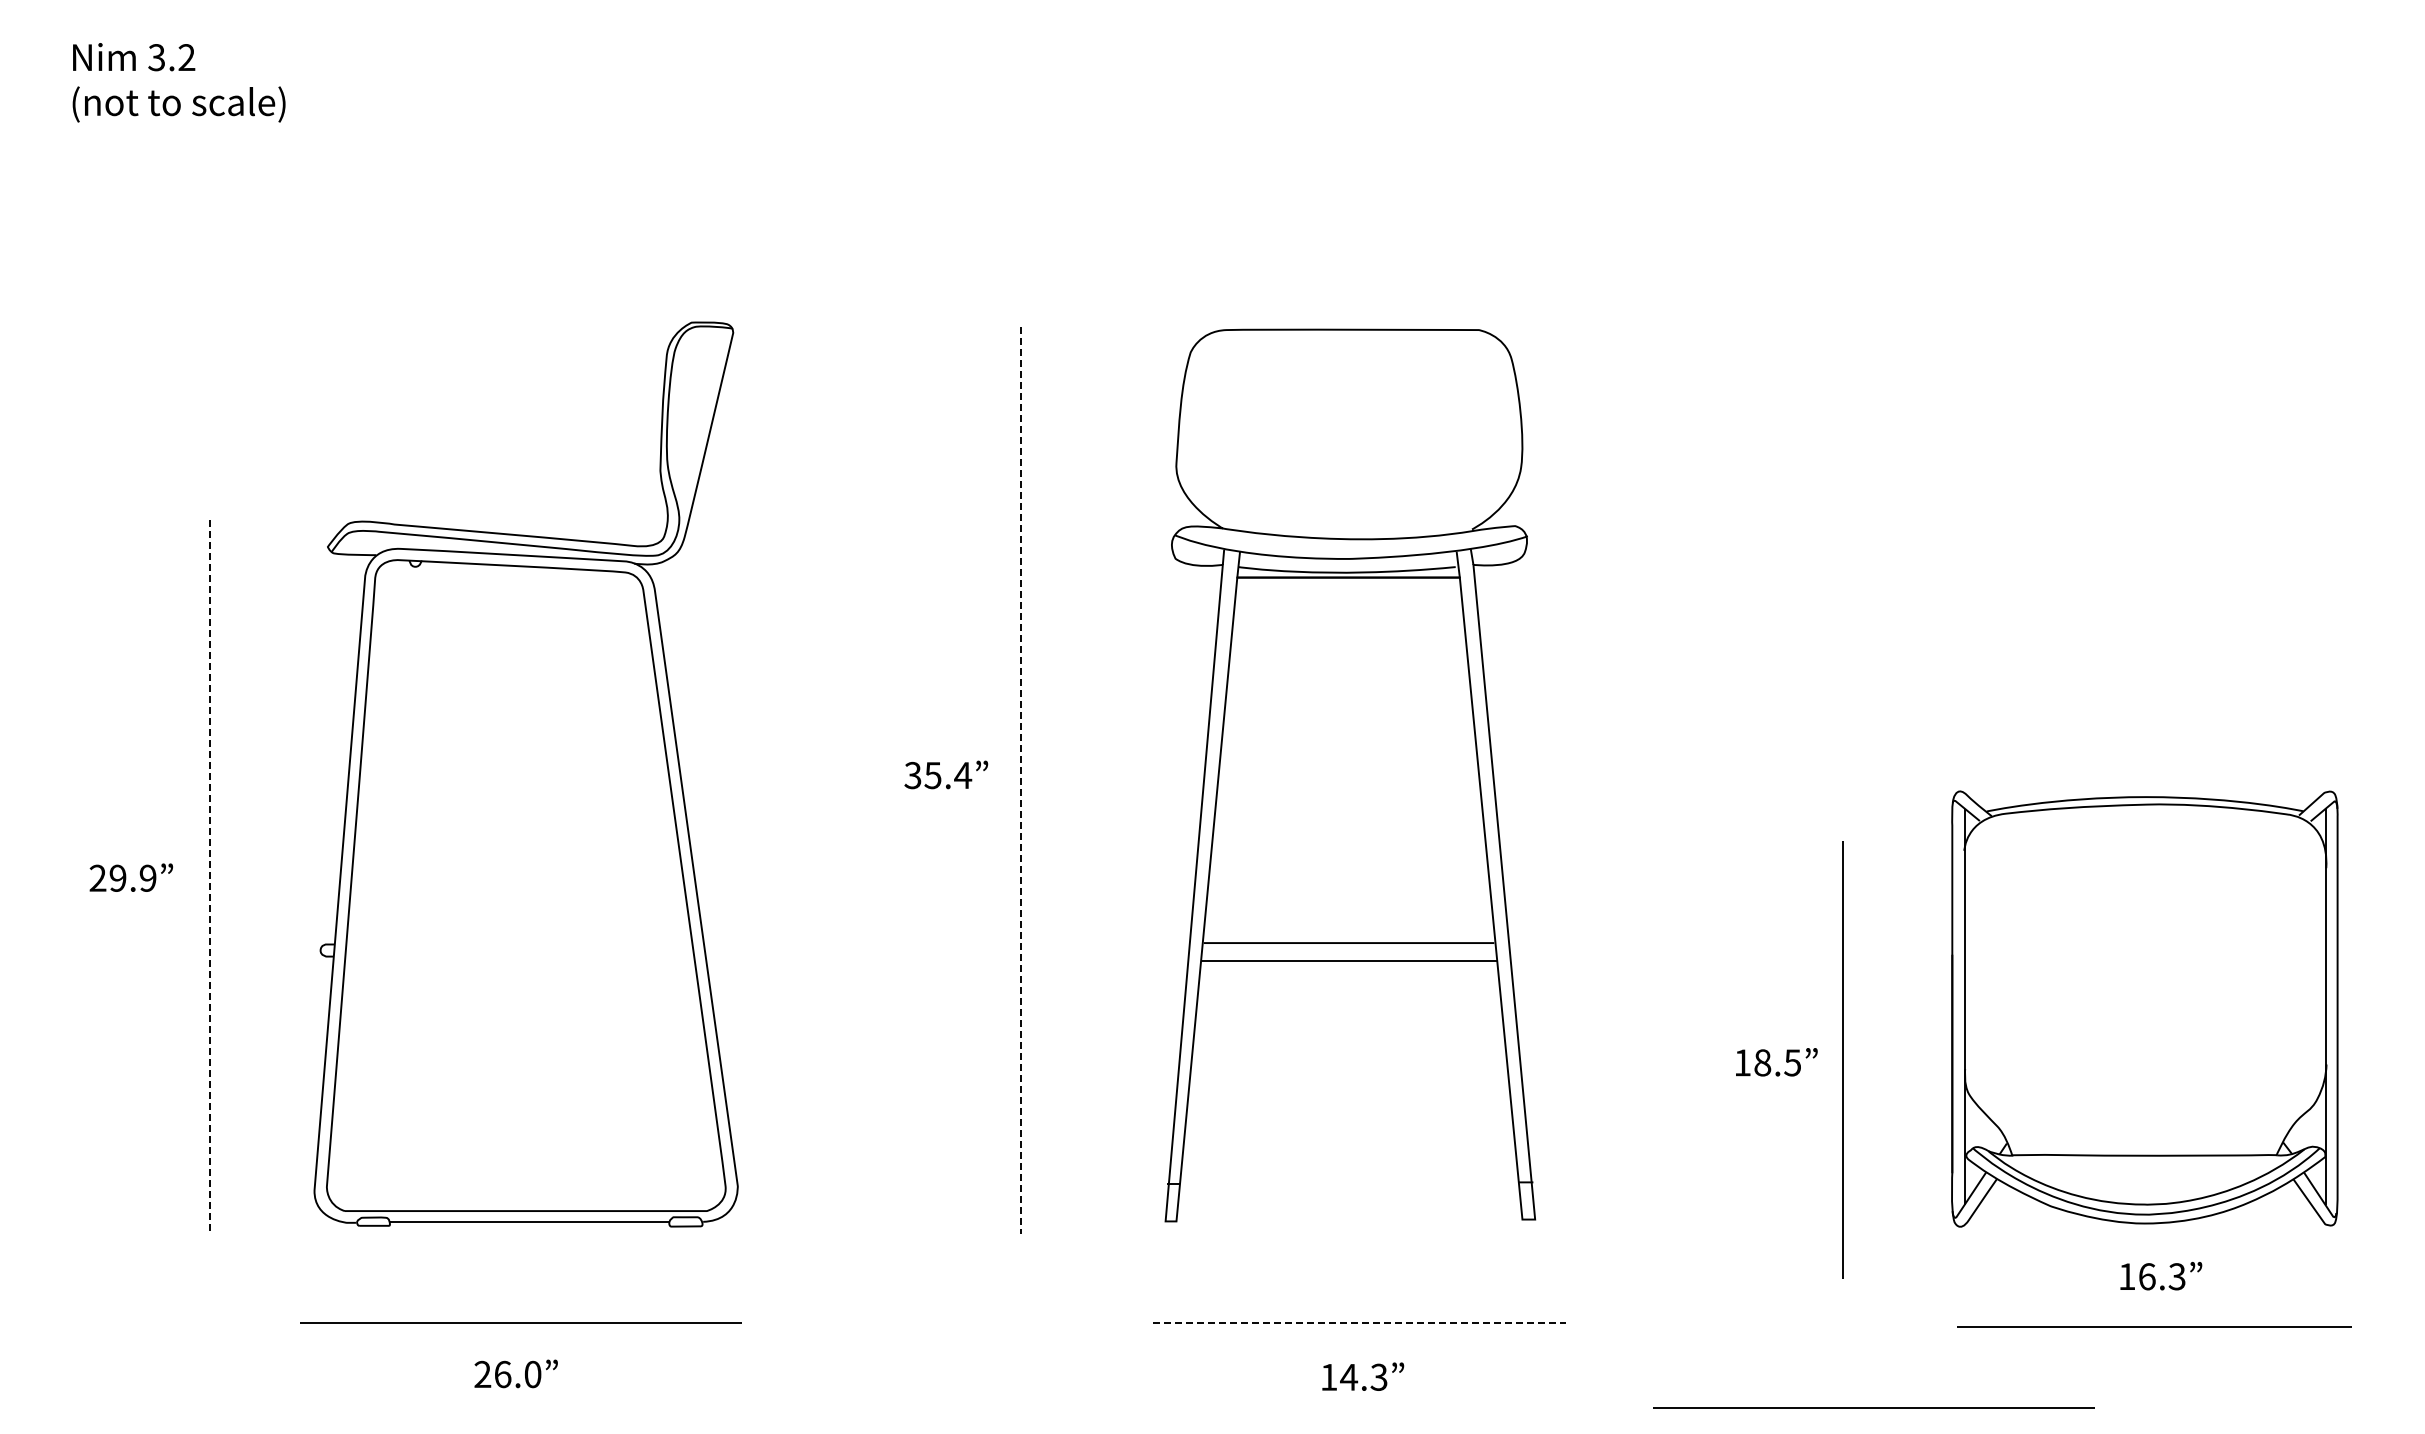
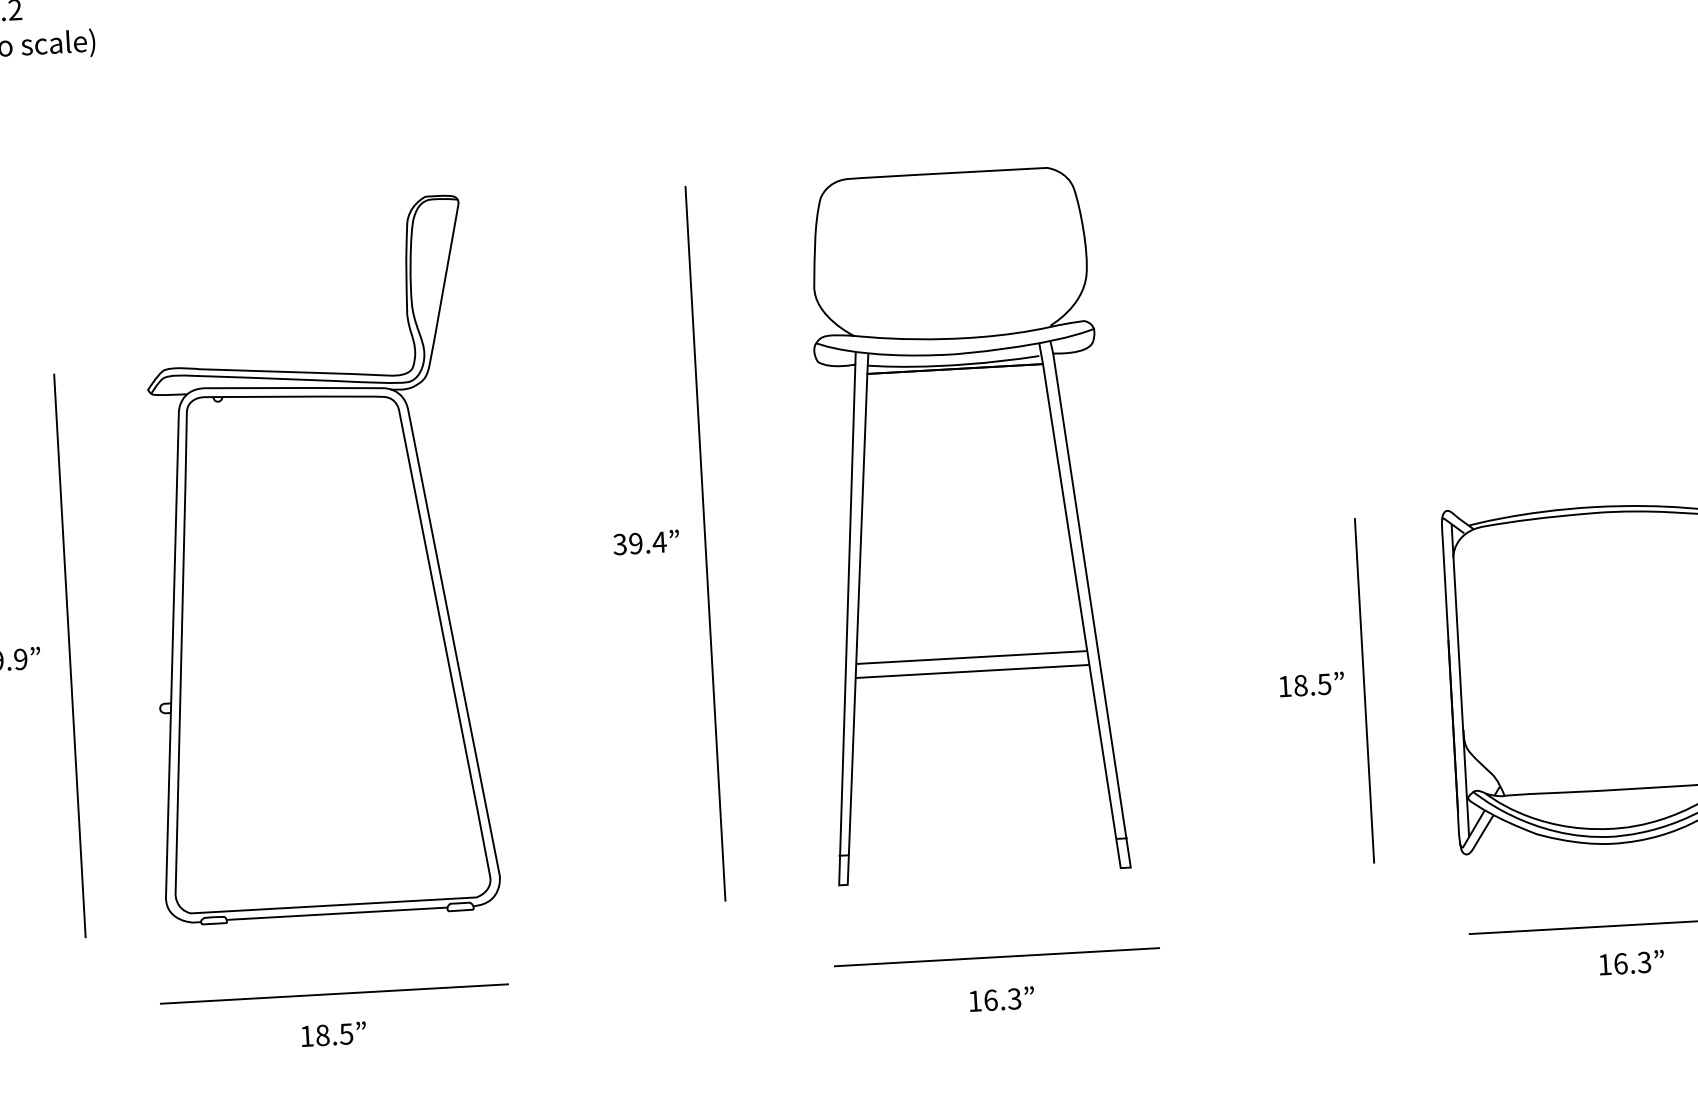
text: (932, 775) -> (635, 543), 35.4 -> 39.4
line: (1020, 781) -> (705, 544), dashed -> solid
line: (210, 877) -> (70, 656), dashed -> solid
line: (1842, 1059) -> (1364, 690), moved
text: (1776, 1062) -> (1311, 684), moved
text: (2161, 1276) -> (1632, 963), moved
line: (1359, 1323) -> (996, 957), dashed -> solid
text: (507, 1374) -> (326, 1035), 26.0 -> 18.5
text: (1349, 1376) -> (991, 999), 14.3 -> 16.3
line: (1873, 1407) -> (1406, 1000), removed

